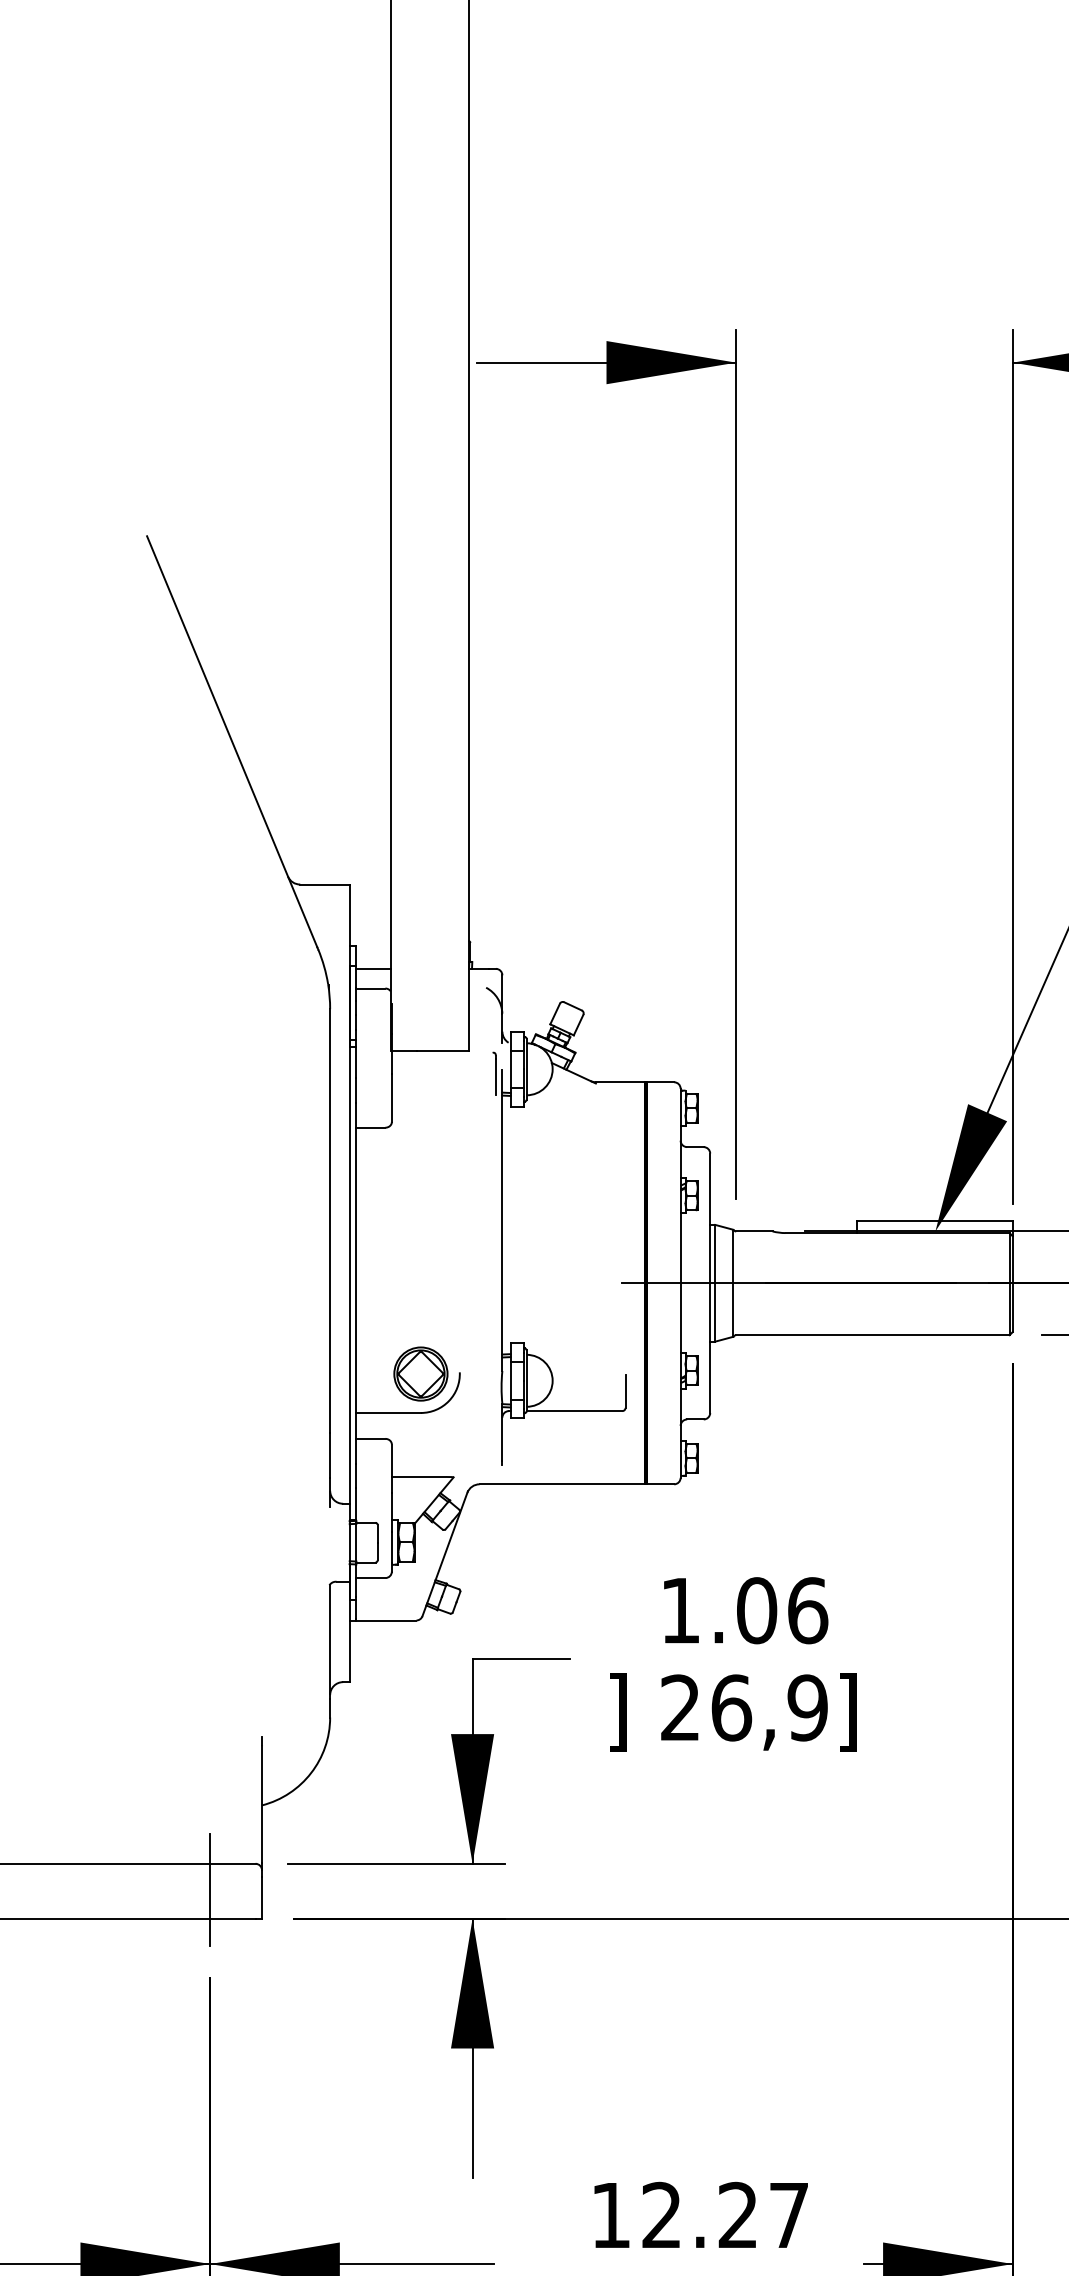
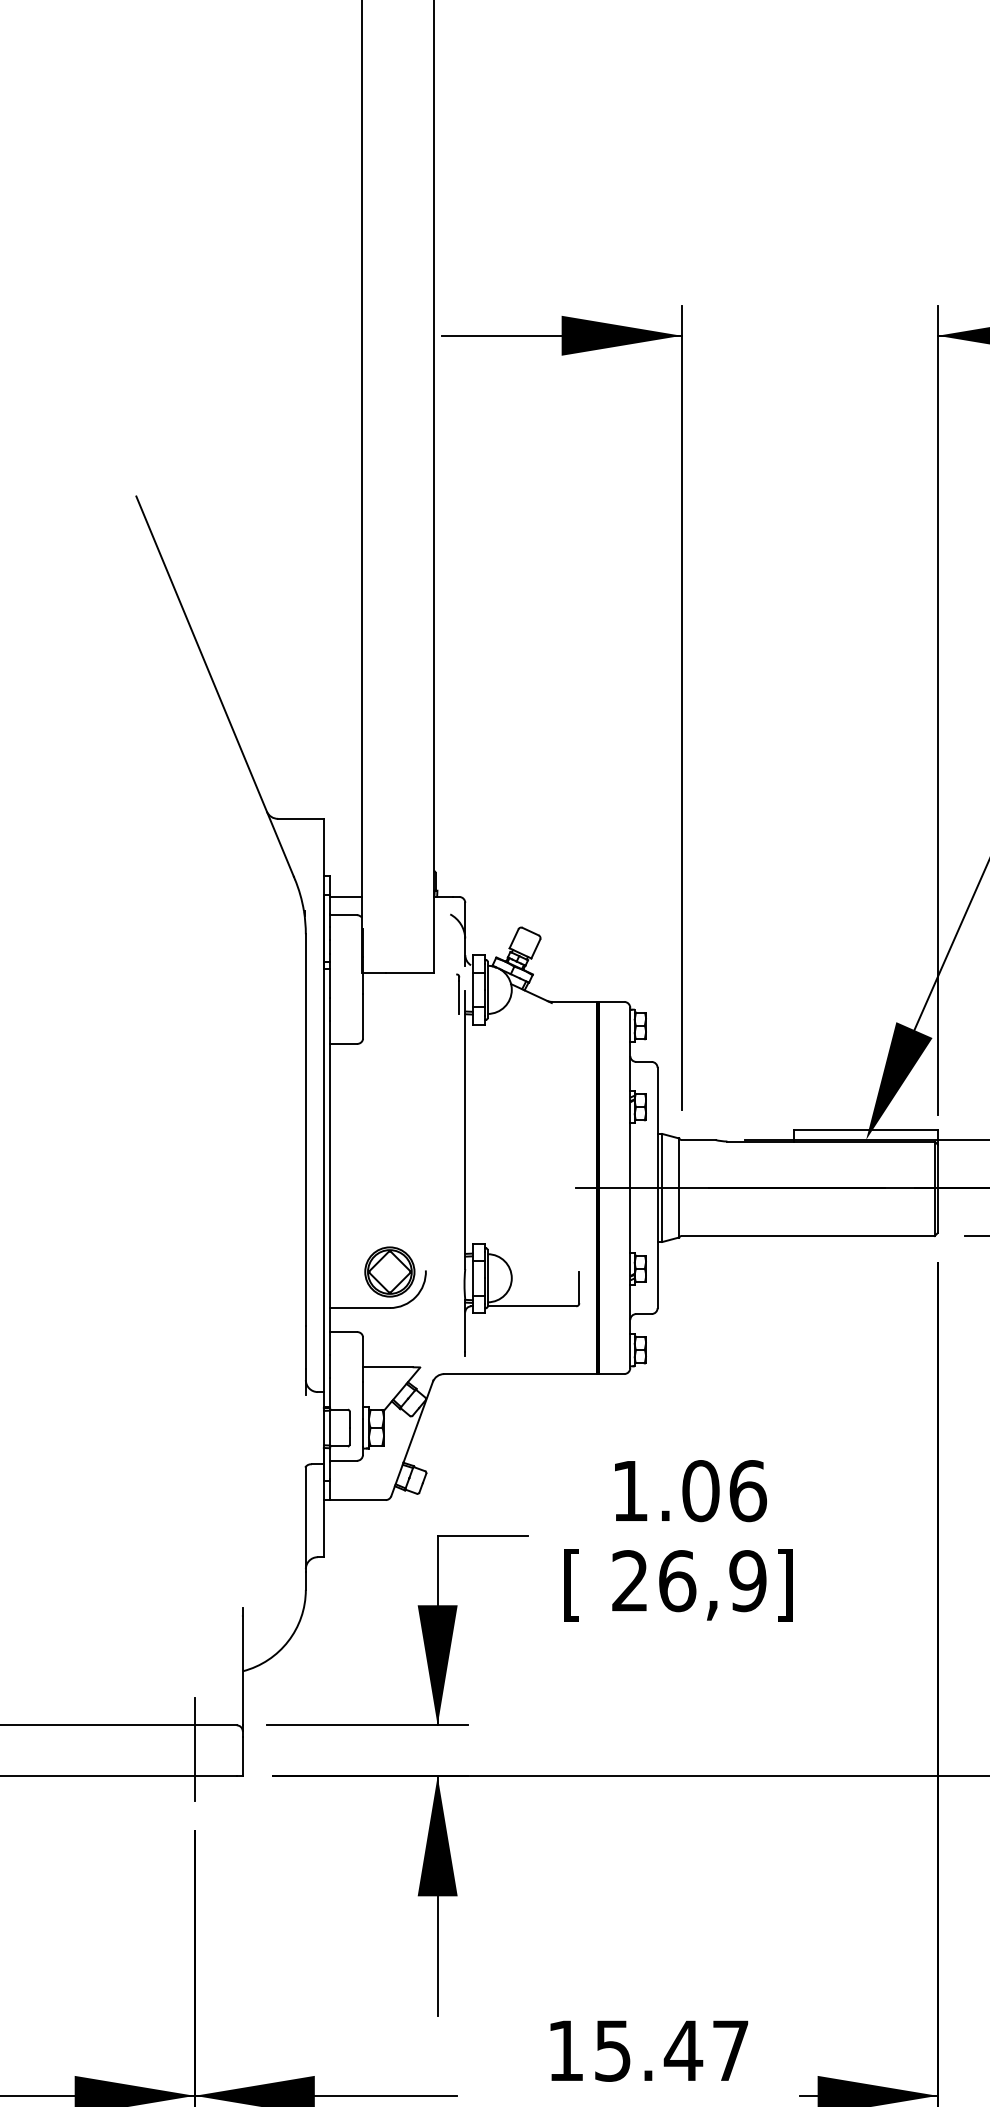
text: (617, 1712) -> (571, 1585), ] -> [
text: (701, 2215) -> (649, 2050), 12.27 -> 15.47

